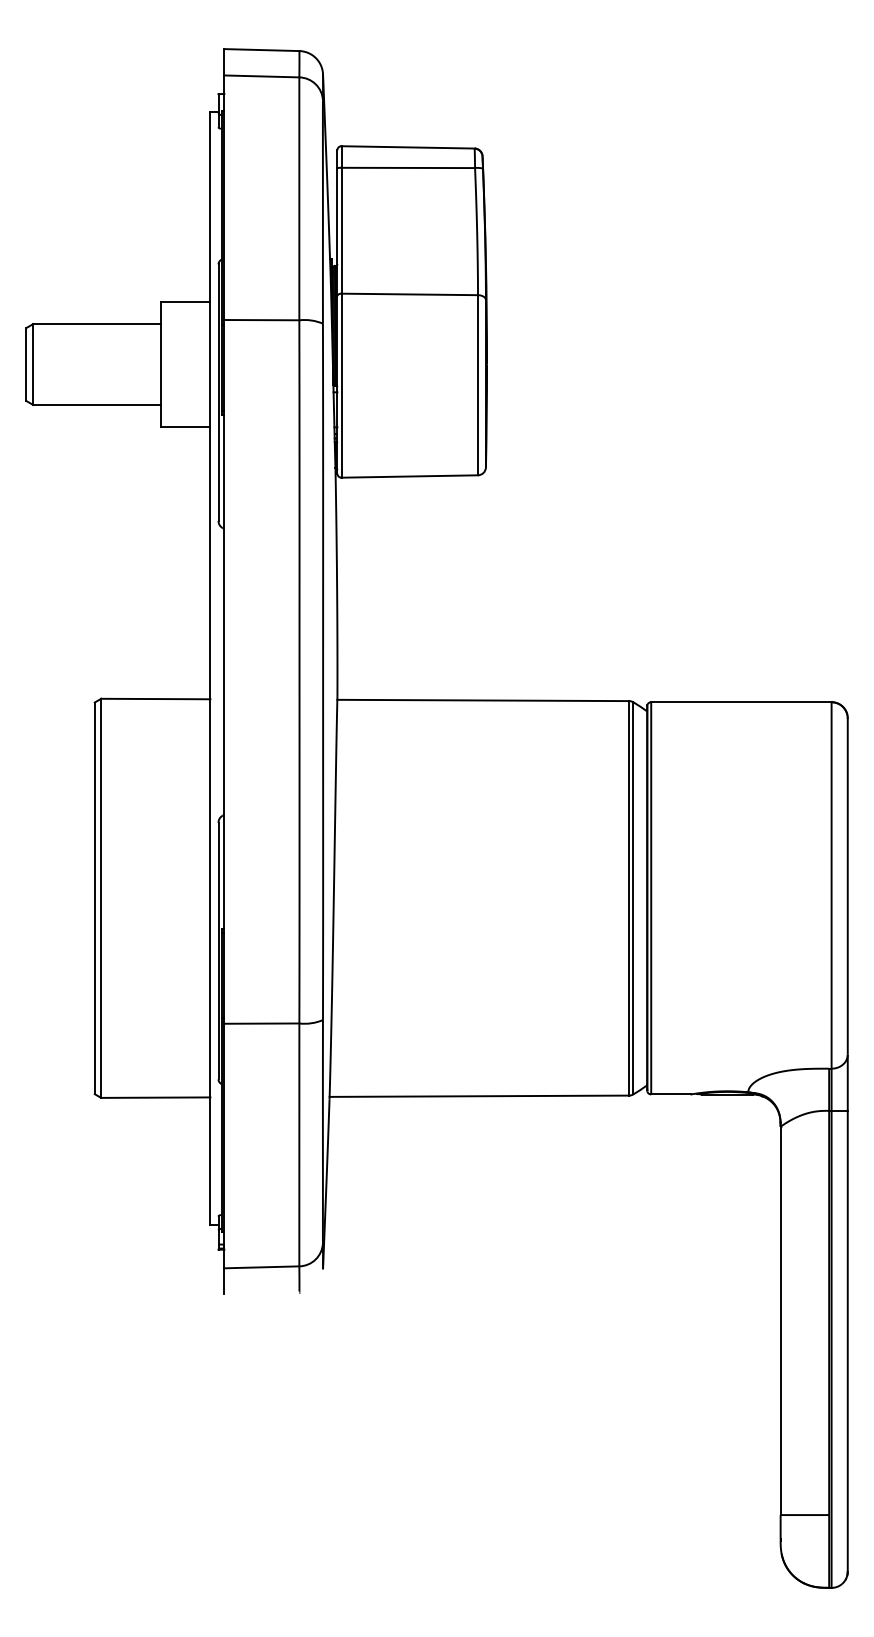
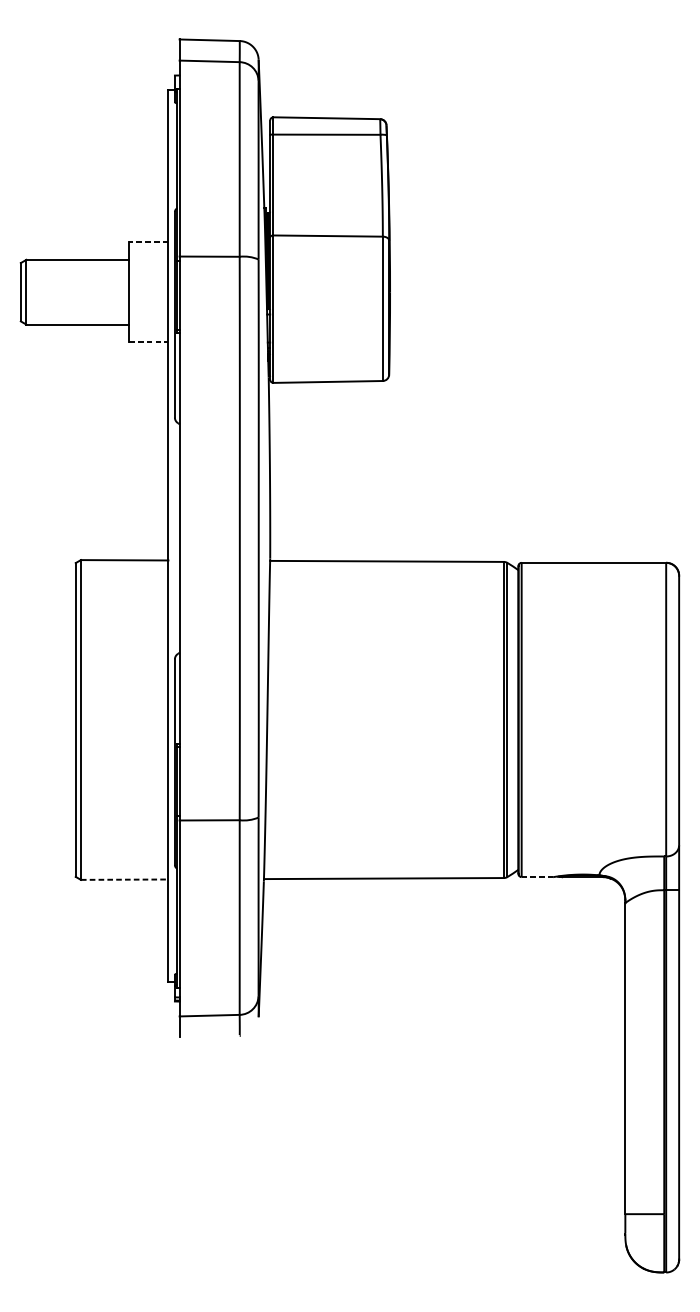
line: (185, 301) -> (148, 241), solid -> dashed
line: (185, 427) -> (148, 342), solid -> dashed
line: (670, 1094) -> (537, 877), solid -> dashed
line: (155, 1097) -> (124, 879), solid -> dashed

